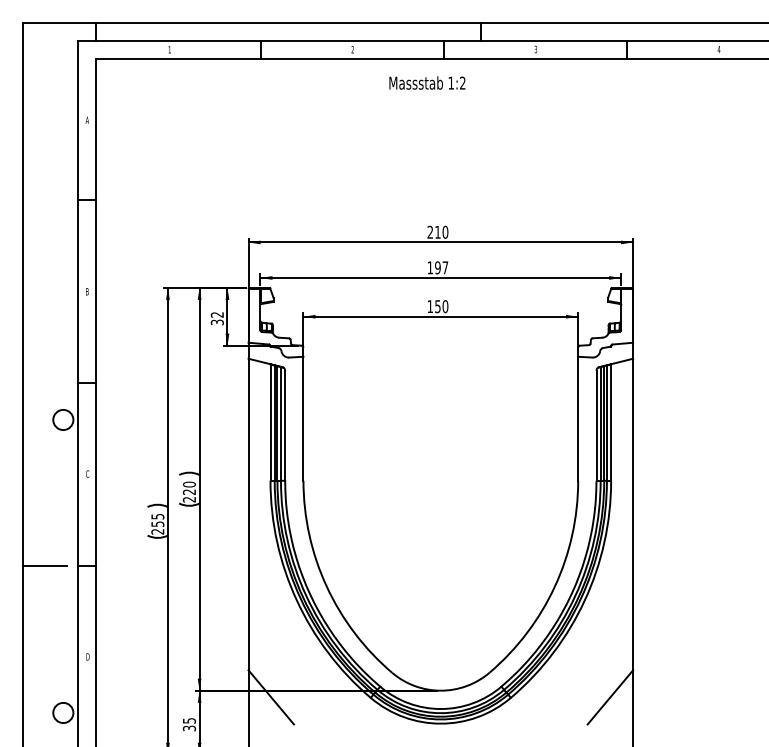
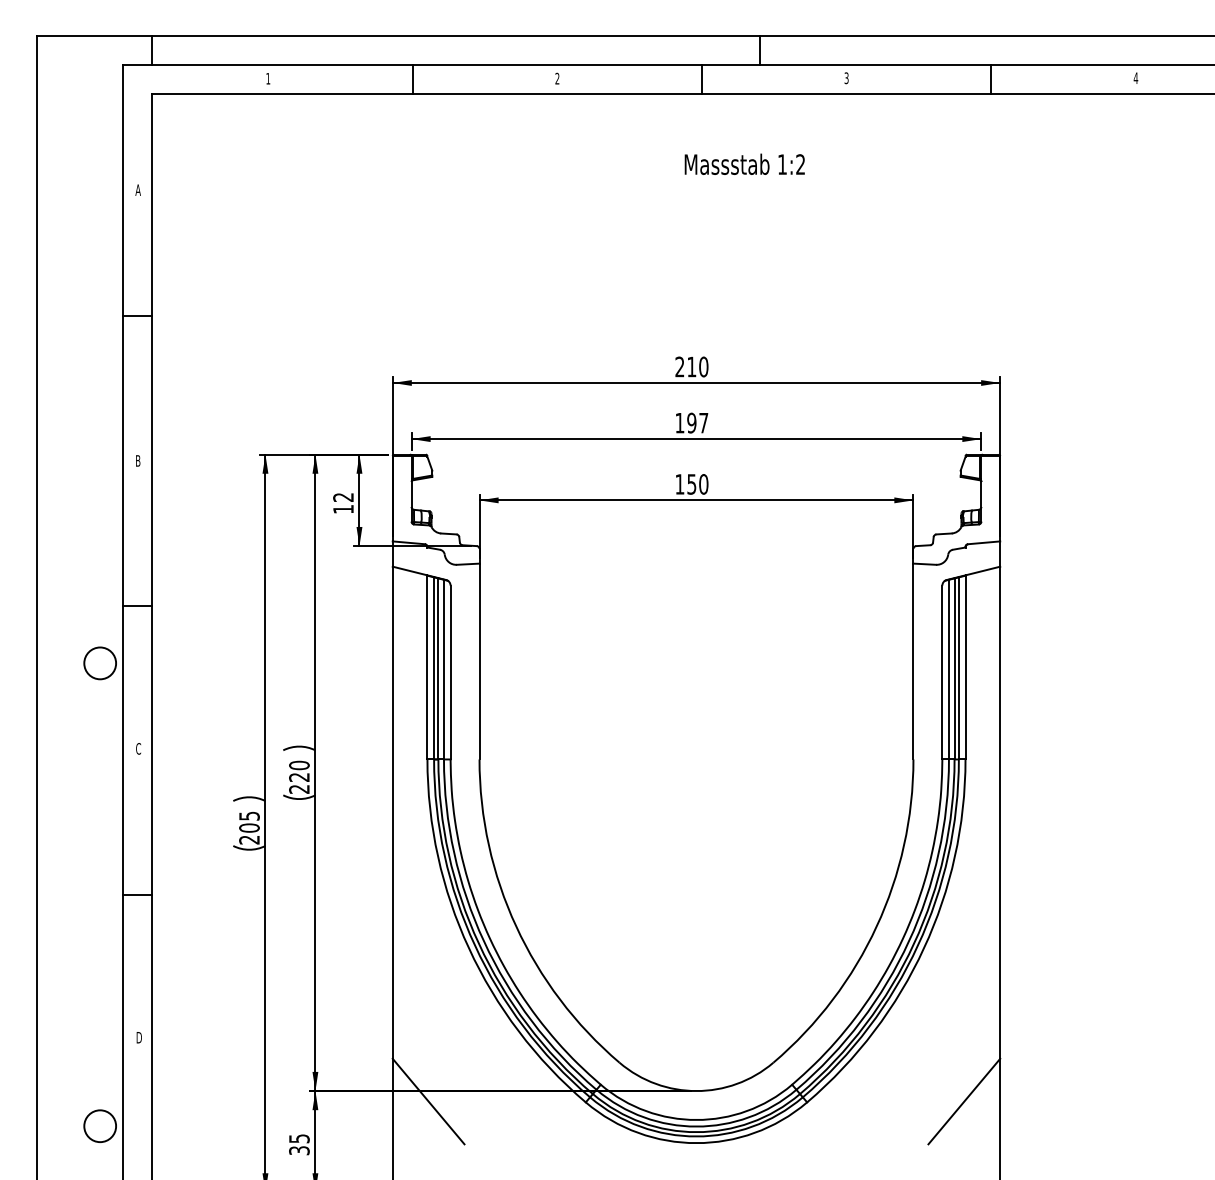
text: (427, 82) -> (744, 163), moved
text: (216, 322) -> (342, 509), 32 -> 12
text: (157, 524) -> (248, 828), 255 -> 205
line: (45, 566) -> (72, 894), removed

